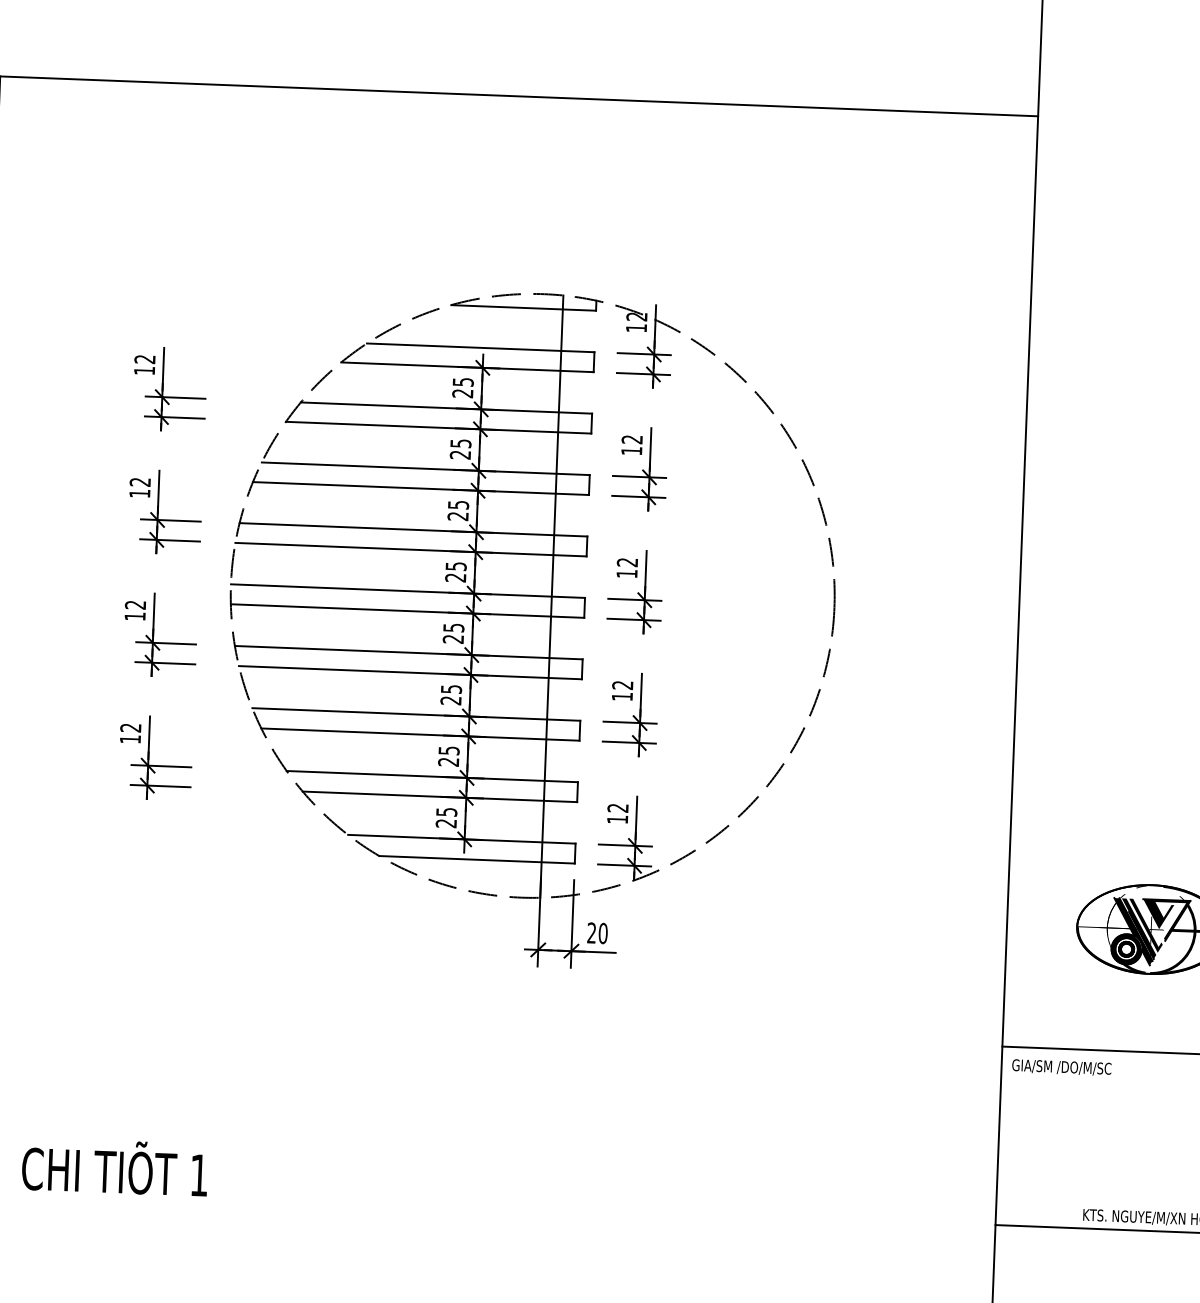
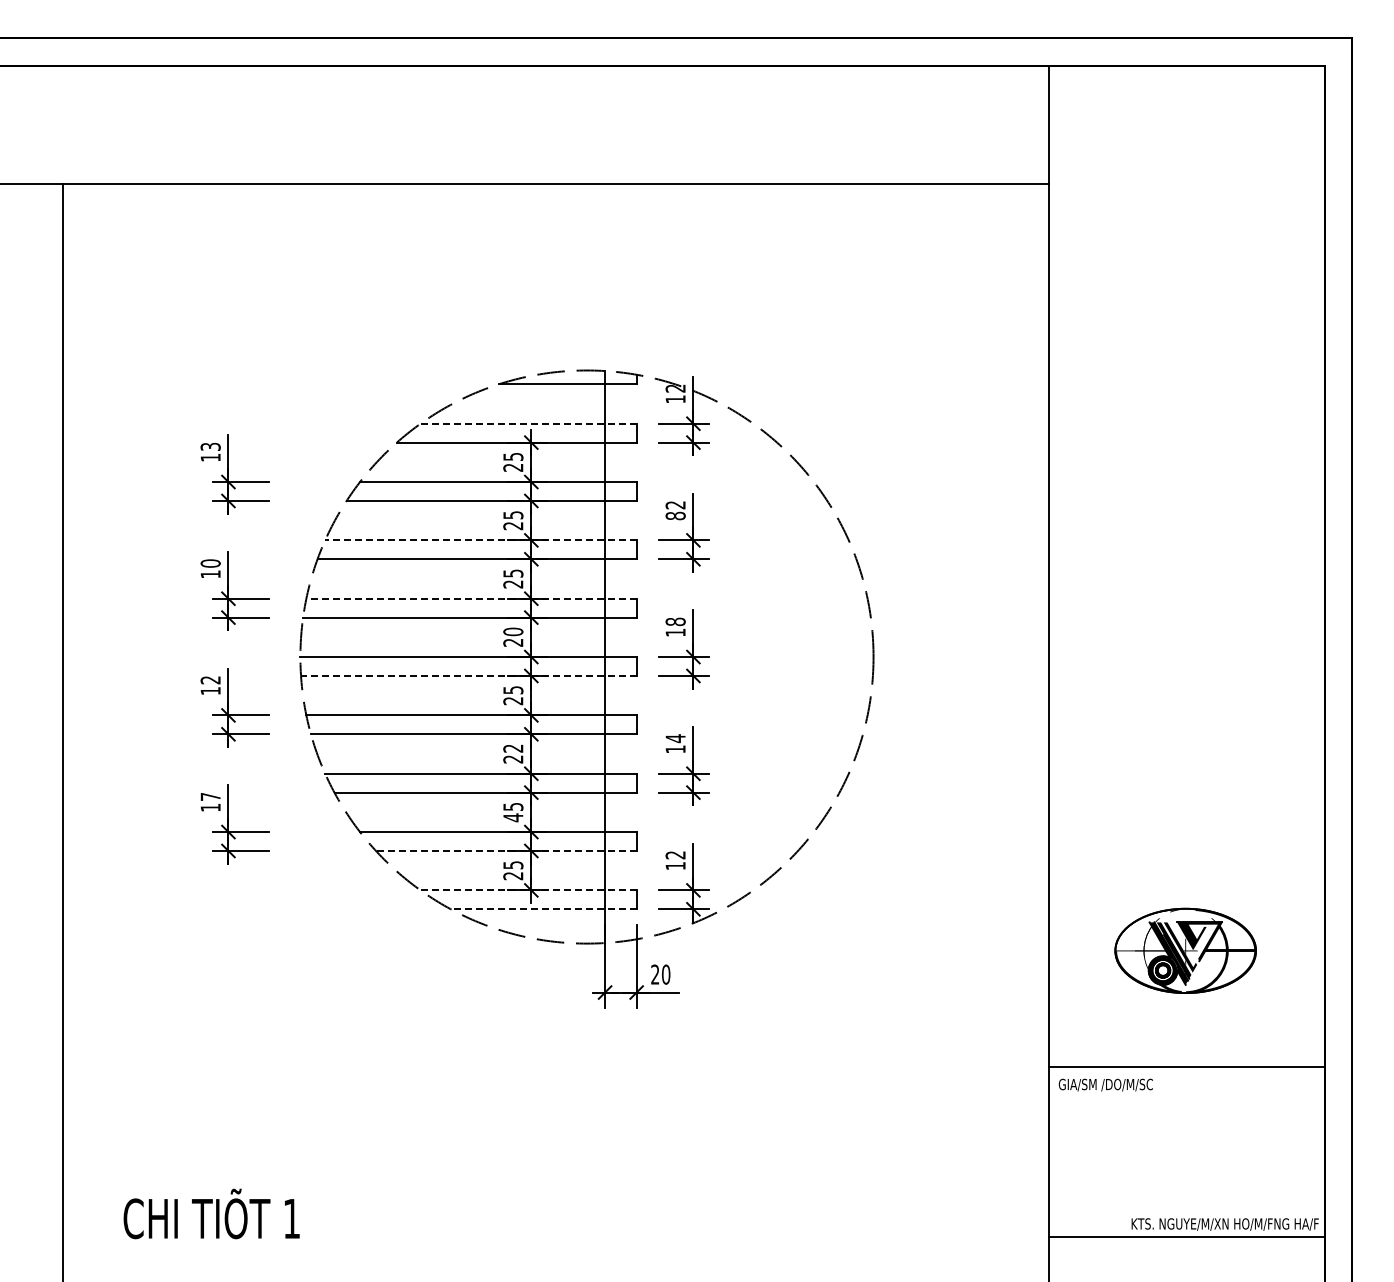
line: (480, 347) -> (528, 423), solid -> dashed
text: (144, 358) -> (210, 446), 12 -> 13
text: (631, 450) -> (675, 515), 12 -> 82
line: (425, 468) -> (480, 540), solid -> dashed
text: (140, 482) -> (210, 563), 12 -> 10
line: (413, 529) -> (471, 598), solid -> dashed
text: (627, 562) -> (675, 621), 12 -> 18
text: (456, 566) -> (513, 631), 25 -> 20
line: (407, 610) -> (468, 675), solid -> dashed
text: (622, 685) -> (675, 738), 12 -> 14
text: (451, 689) -> (513, 748), 25 -> 22
text: (130, 727) -> (210, 796), 12 -> 17
text: (448, 761) -> (513, 817), 25 -> 45
line: (439, 796) -> (505, 850), solid -> dashed
line: (461, 839) -> (528, 890), solid -> dashed
line: (476, 859) -> (543, 909), solid -> dashed

